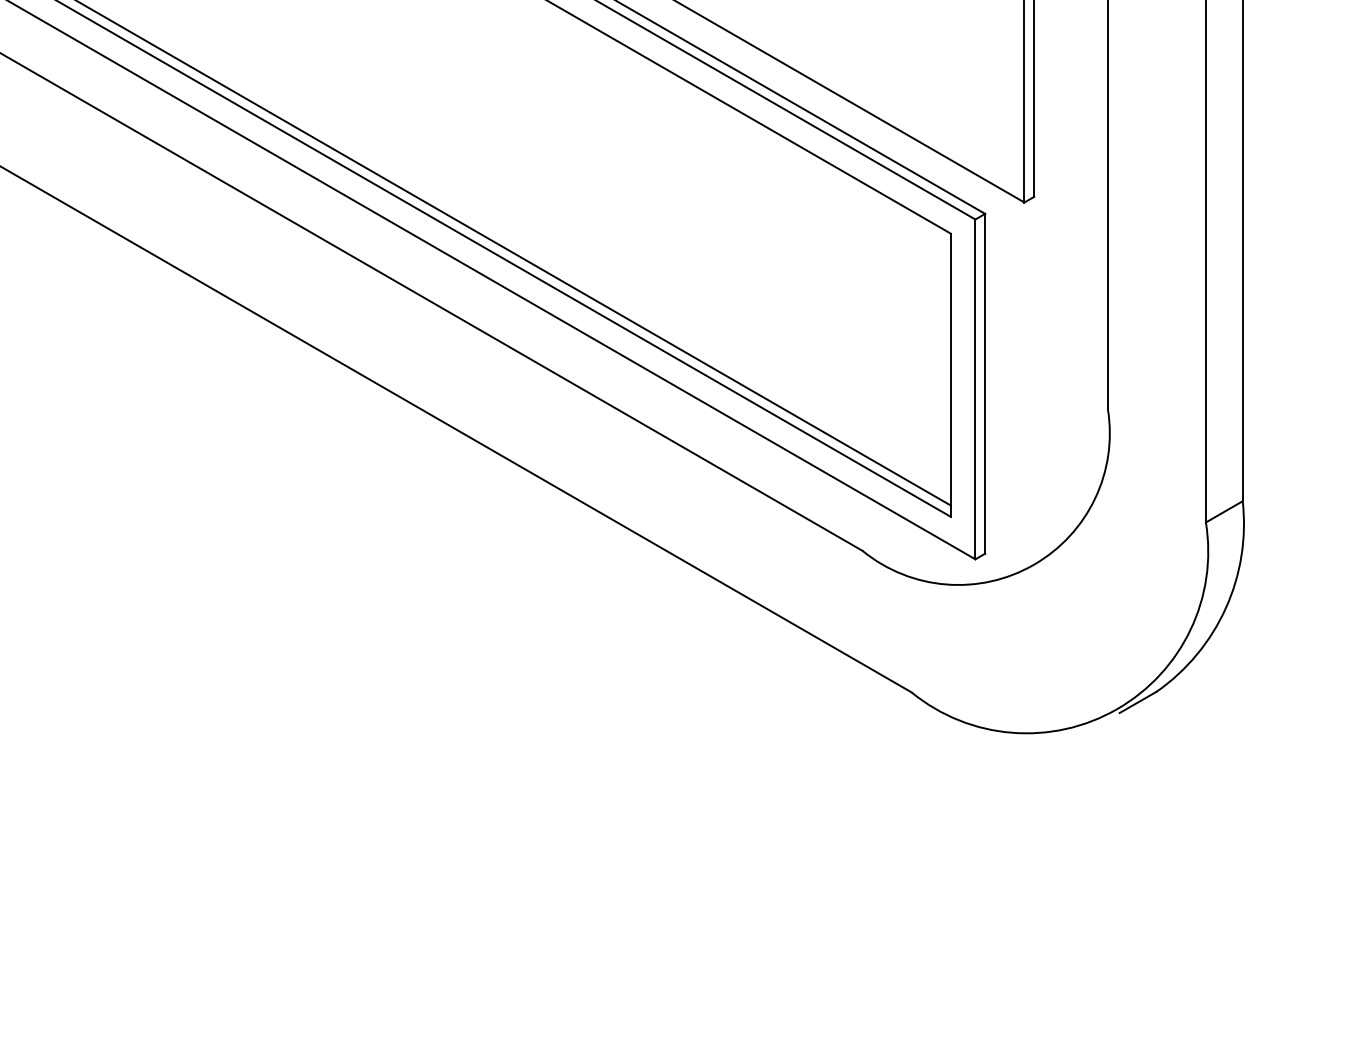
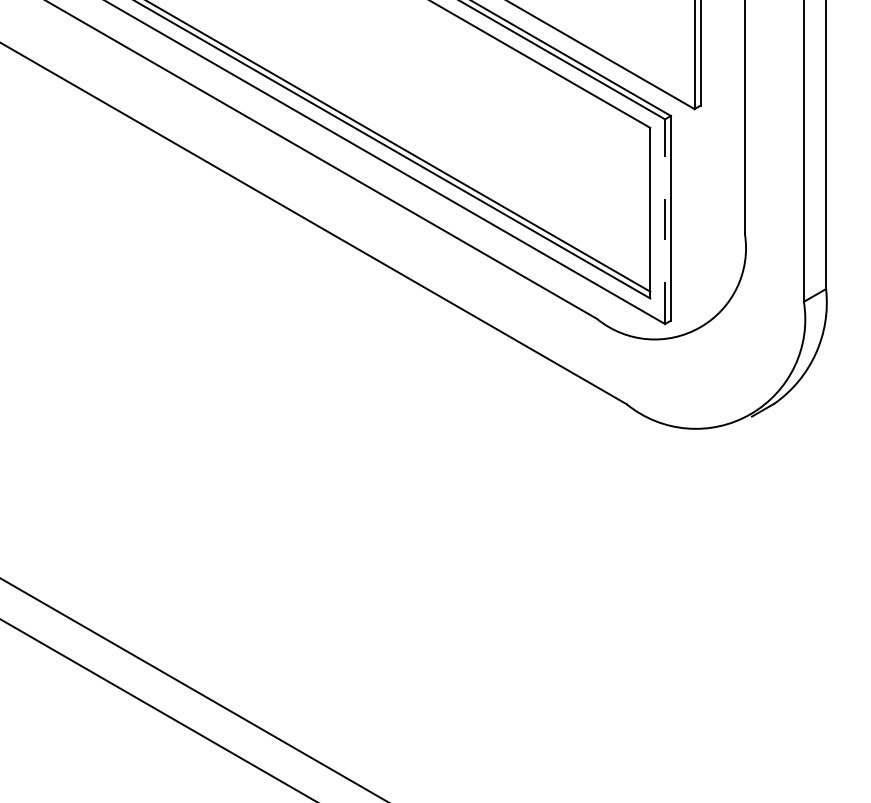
line: (976, 389) -> (665, 221), solid -> dashed

